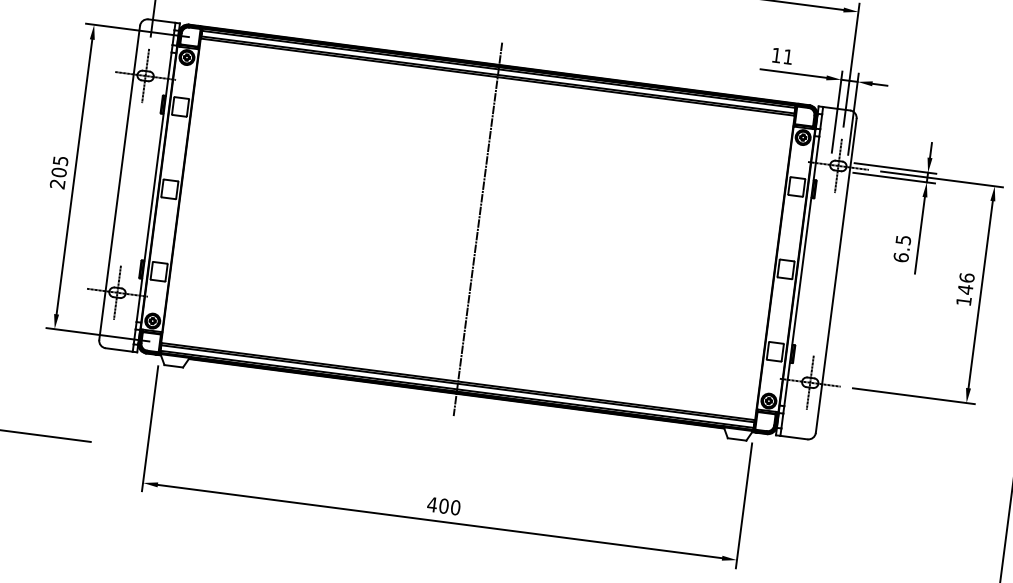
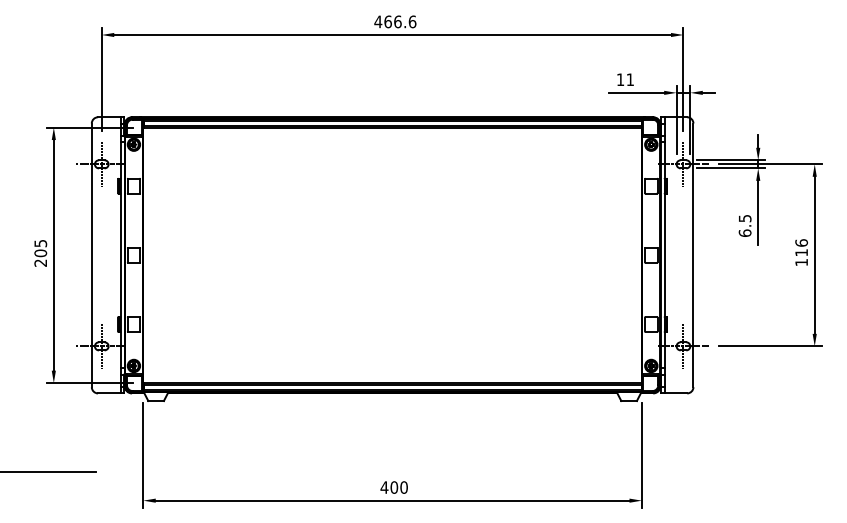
line: (477, 229) -> (392, 255), removed
text: (965, 289) -> (801, 252), 146 -> 116

